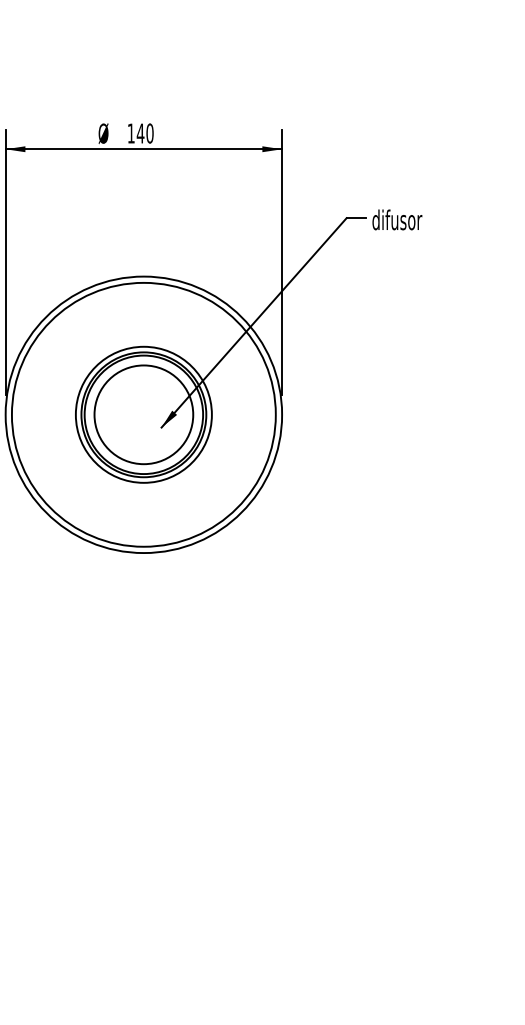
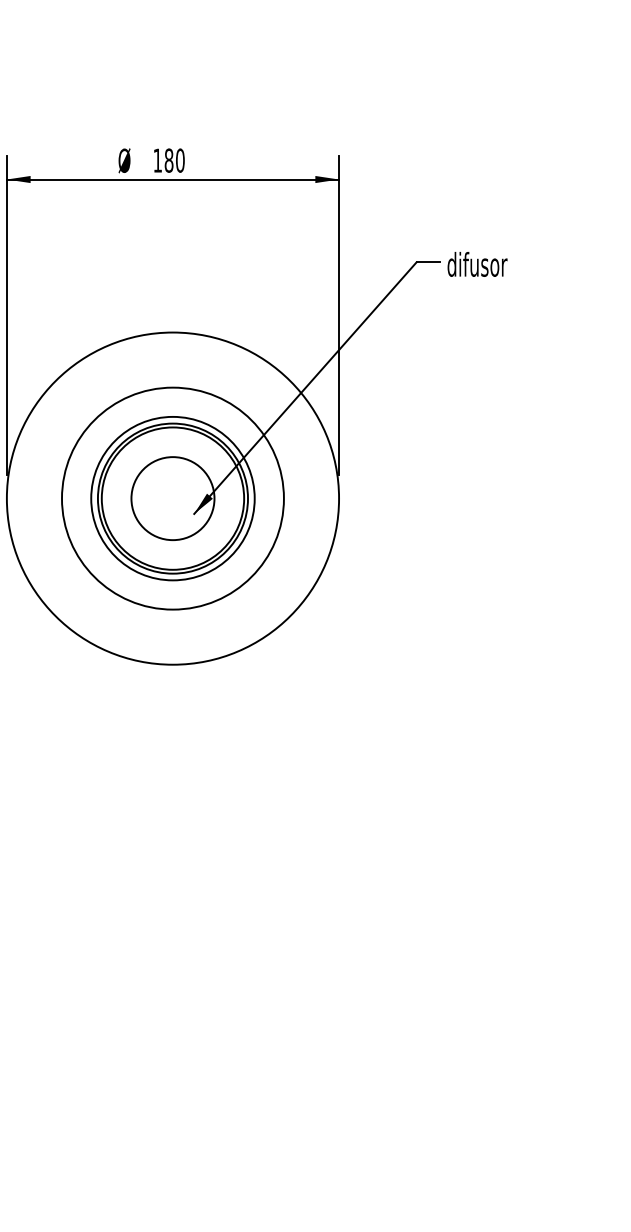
text: (140, 133) -> (168, 160), 140 -> 180
circle: (143, 414) -> (172, 498), size x0.7
circle: (143, 414) -> (172, 498), size x0.7

